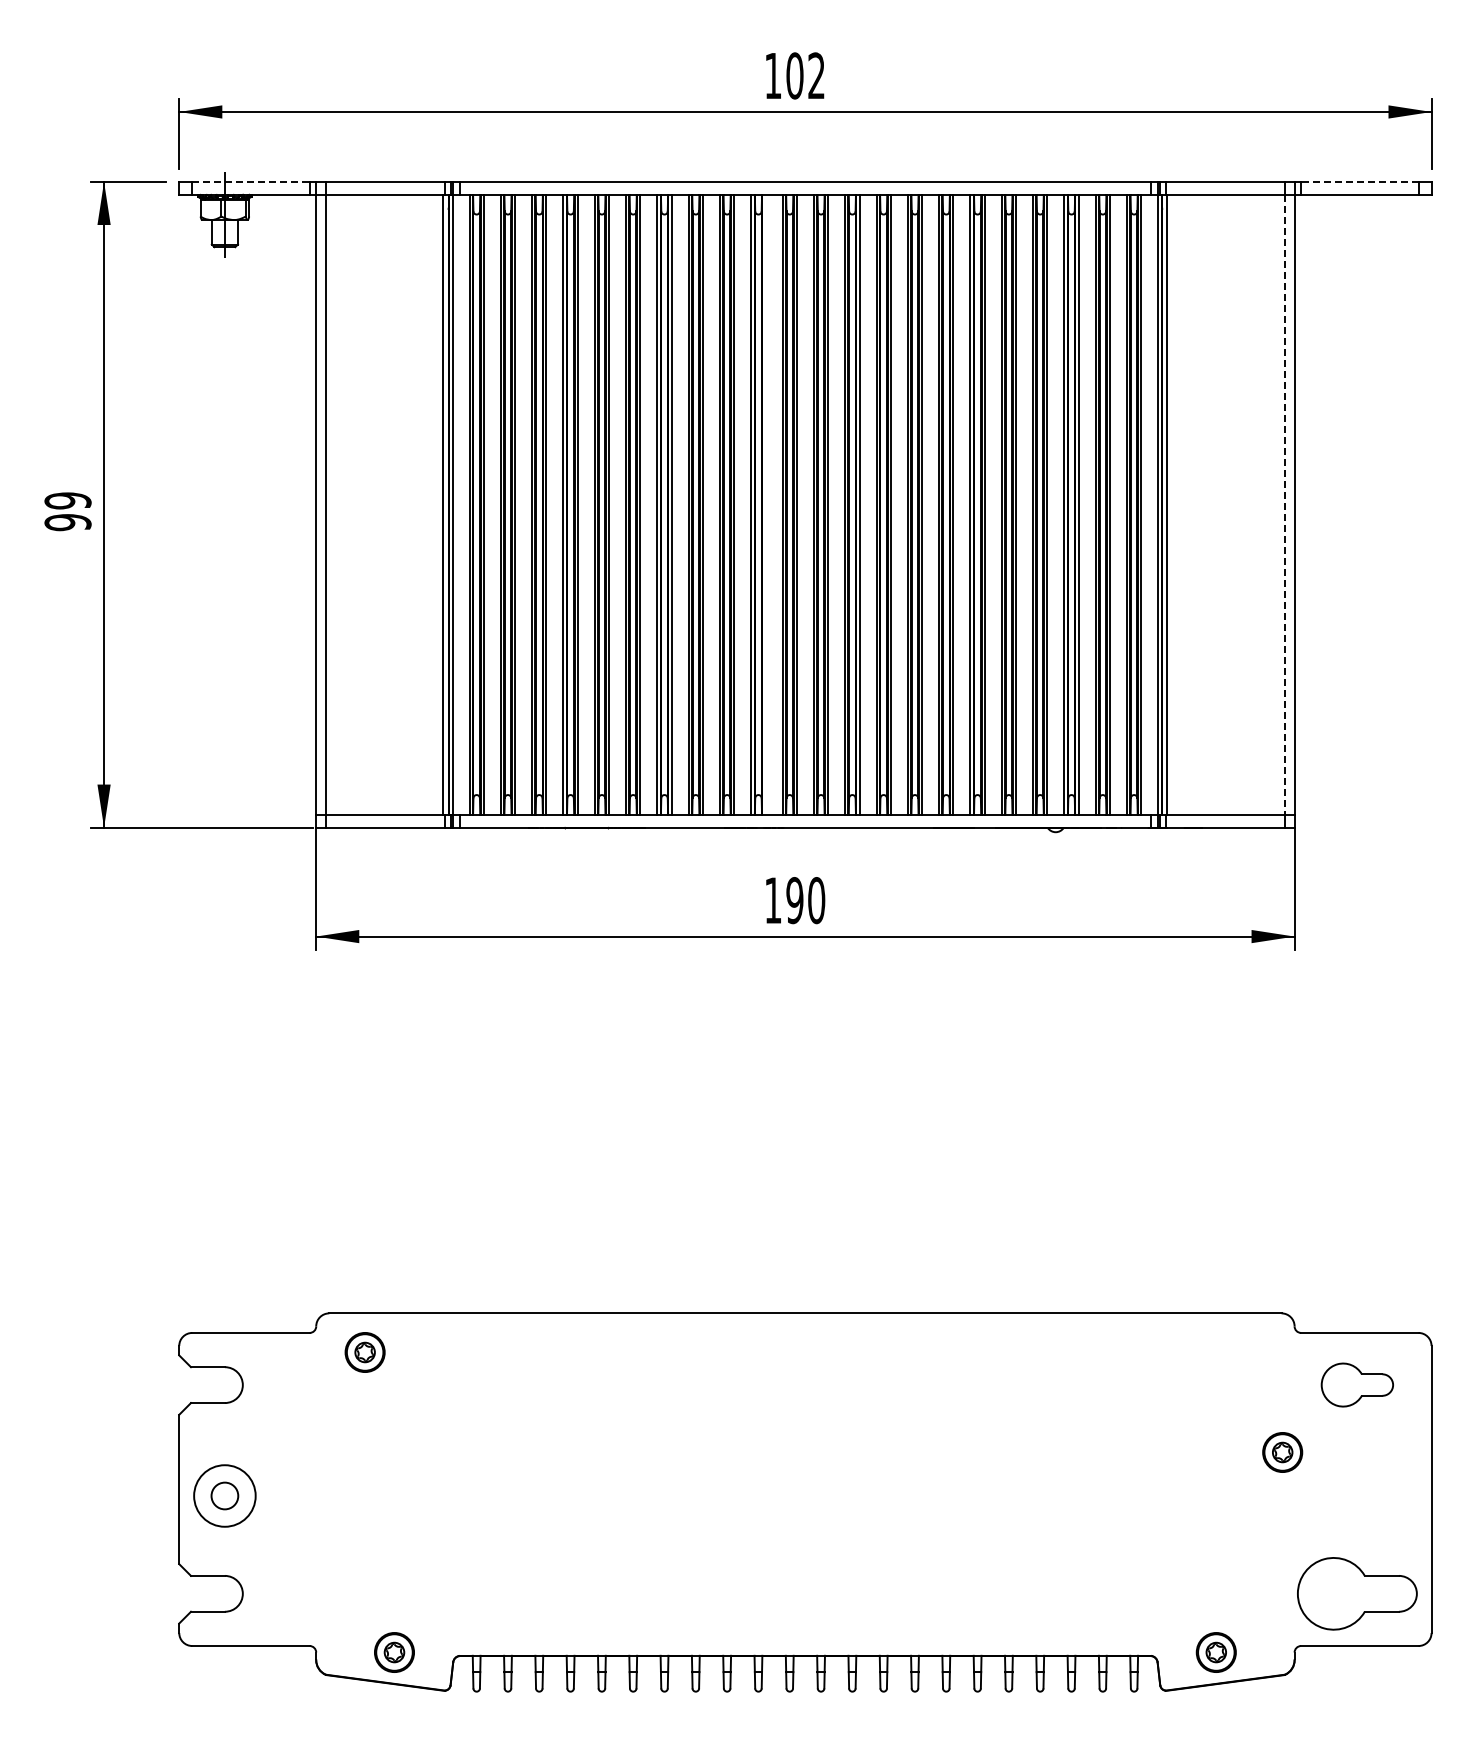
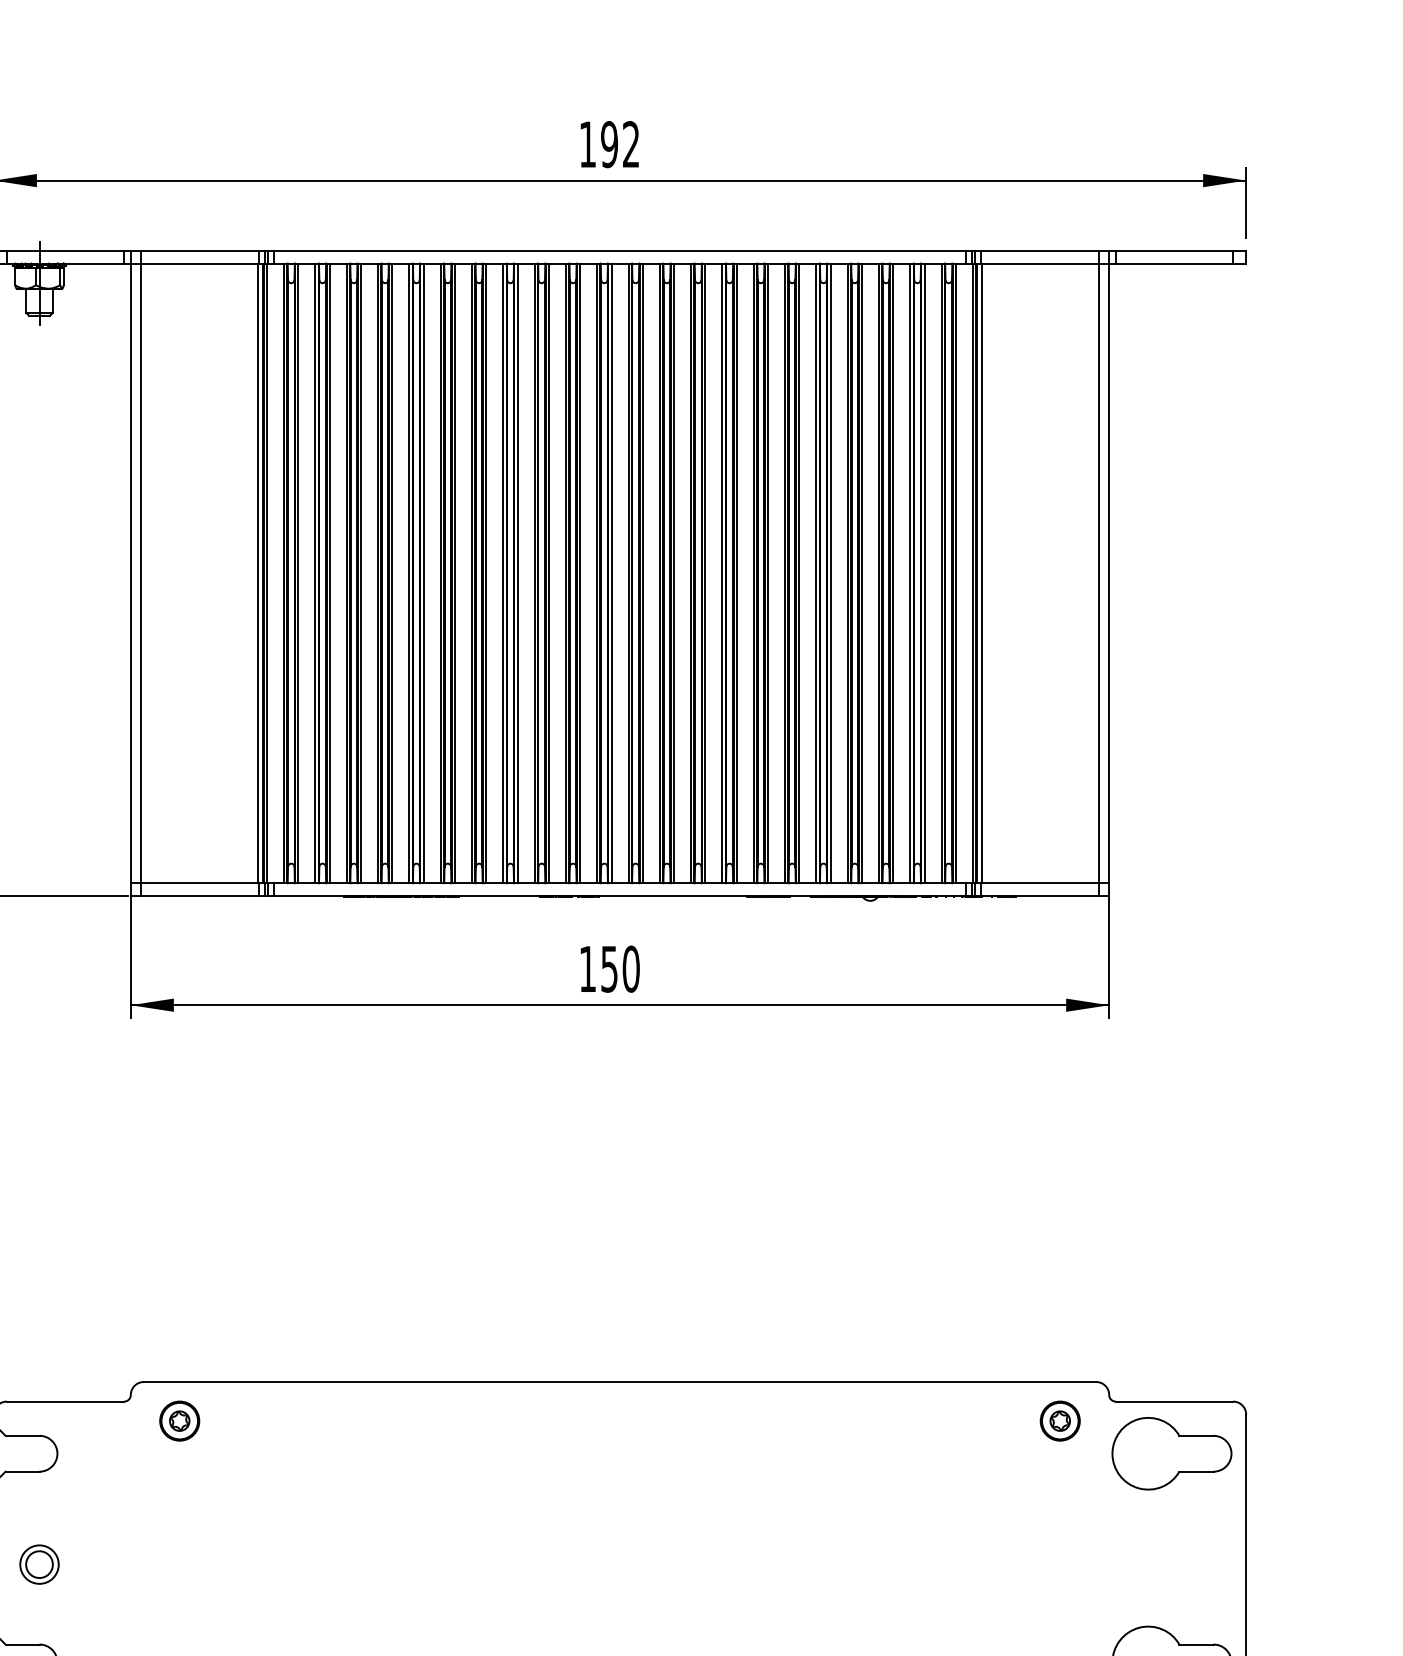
text: (794, 75) -> (609, 144), 102 -> 192
line: (251, 181) -> (66, 250), dashed -> solid
line: (1359, 181) -> (1174, 250), dashed -> solid
line: (765, 504) -> (580, 573), added
line: (1284, 504) -> (1099, 573), dashed -> solid
text: (794, 900) -> (609, 969), 190 -> 150
part: (1357, 1384) -> (1172, 1453), size x1.67
part: (1282, 1452) -> (1060, 1421), moved
circle: (224, 1495) -> (39, 1564), size x0.62

